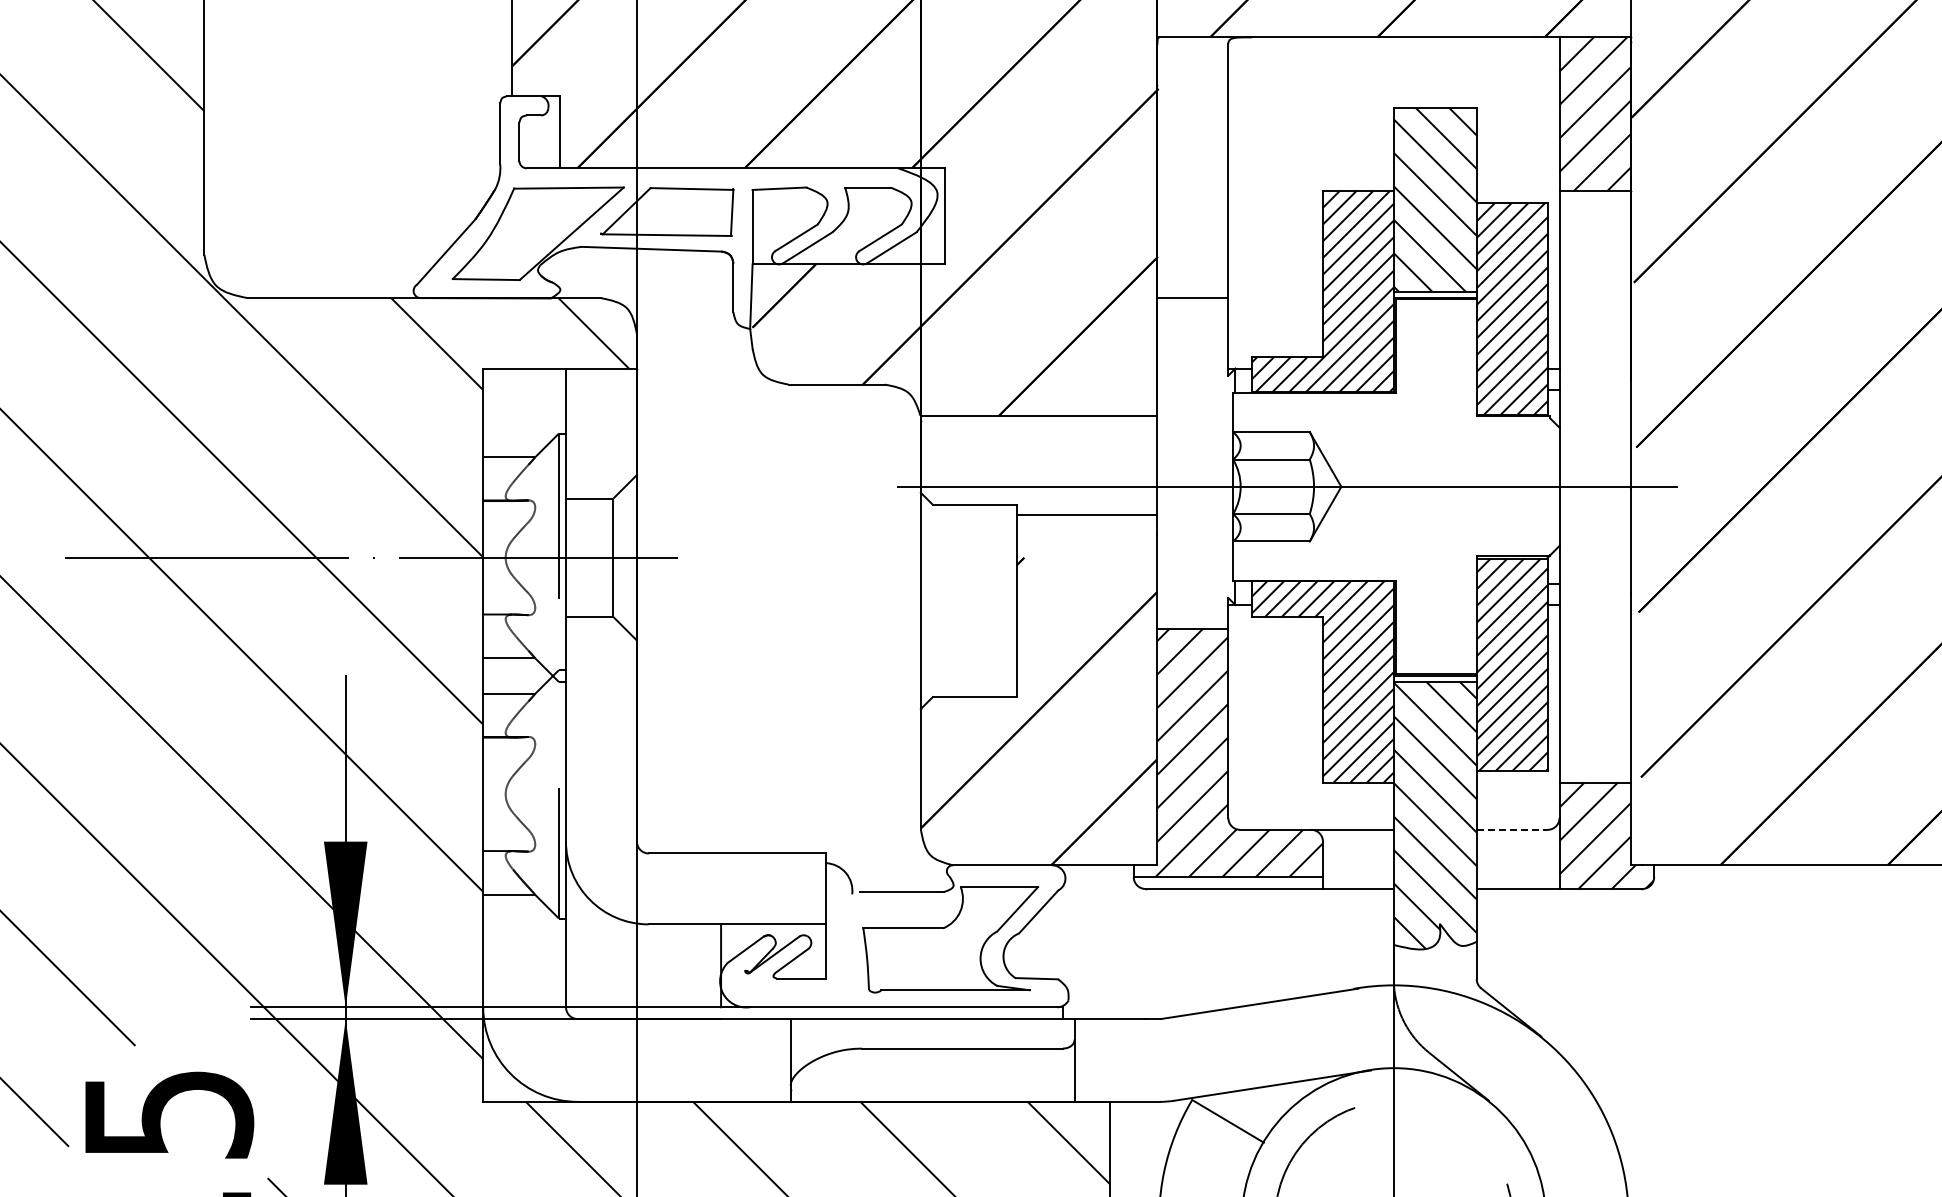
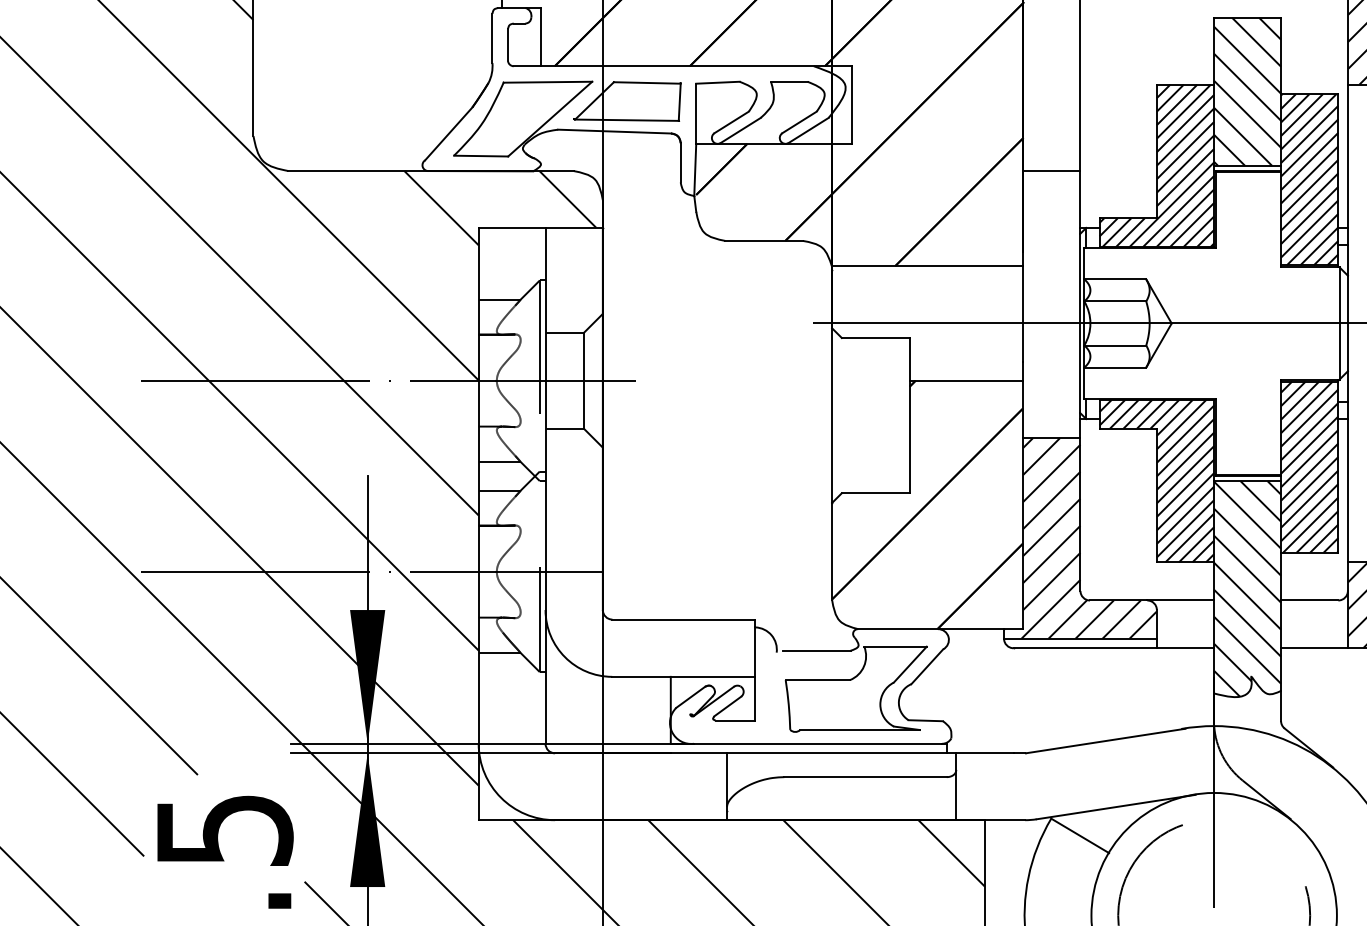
line: (1228, 486) -> (1080, 323), added
line: (1550, 486) -> (1340, 323), added
line: (1086, 514) -> (965, 380), moved
line: (350, 794) -> (371, 571), added
line: (1512, 829) -> (1309, 600), dashed -> solid

